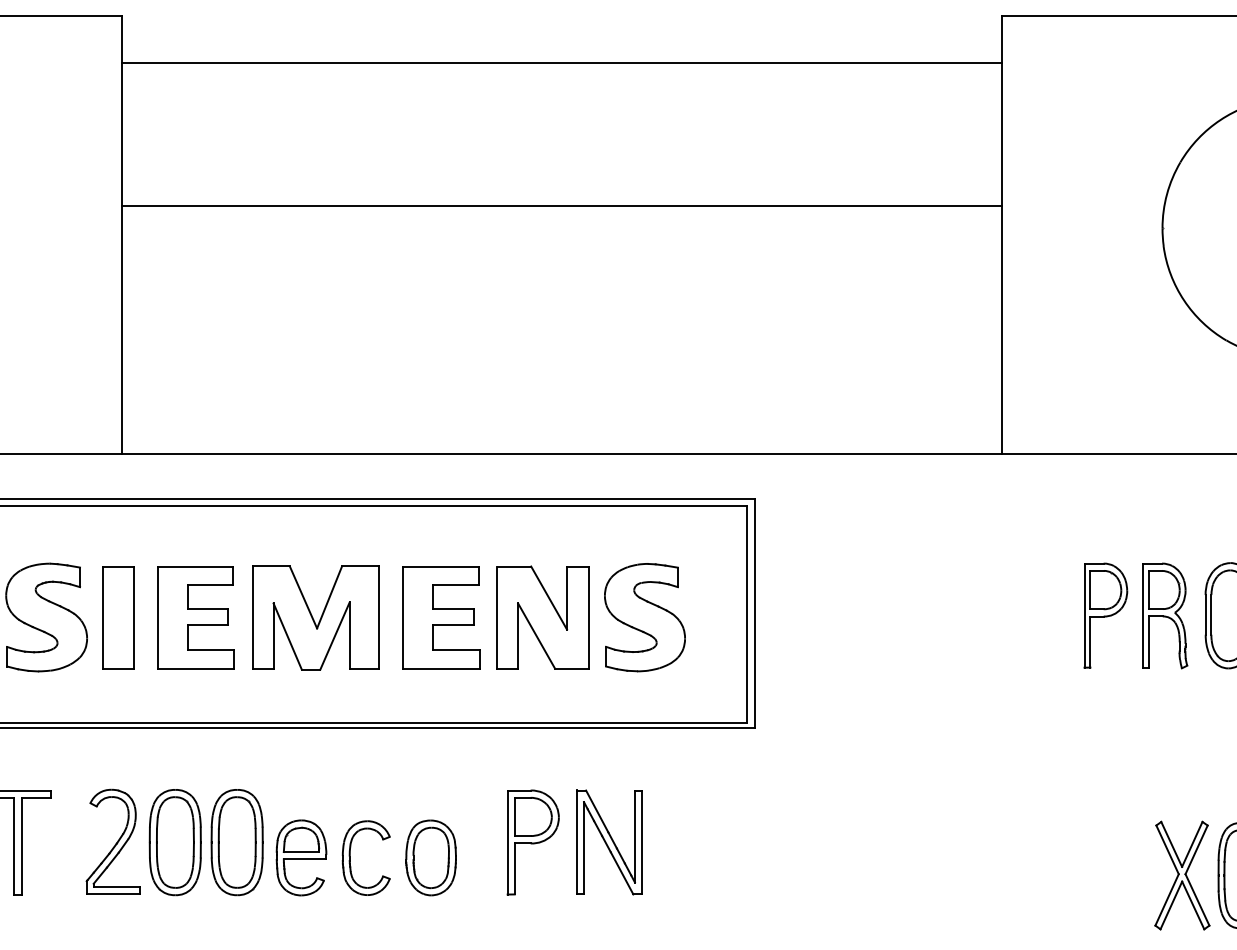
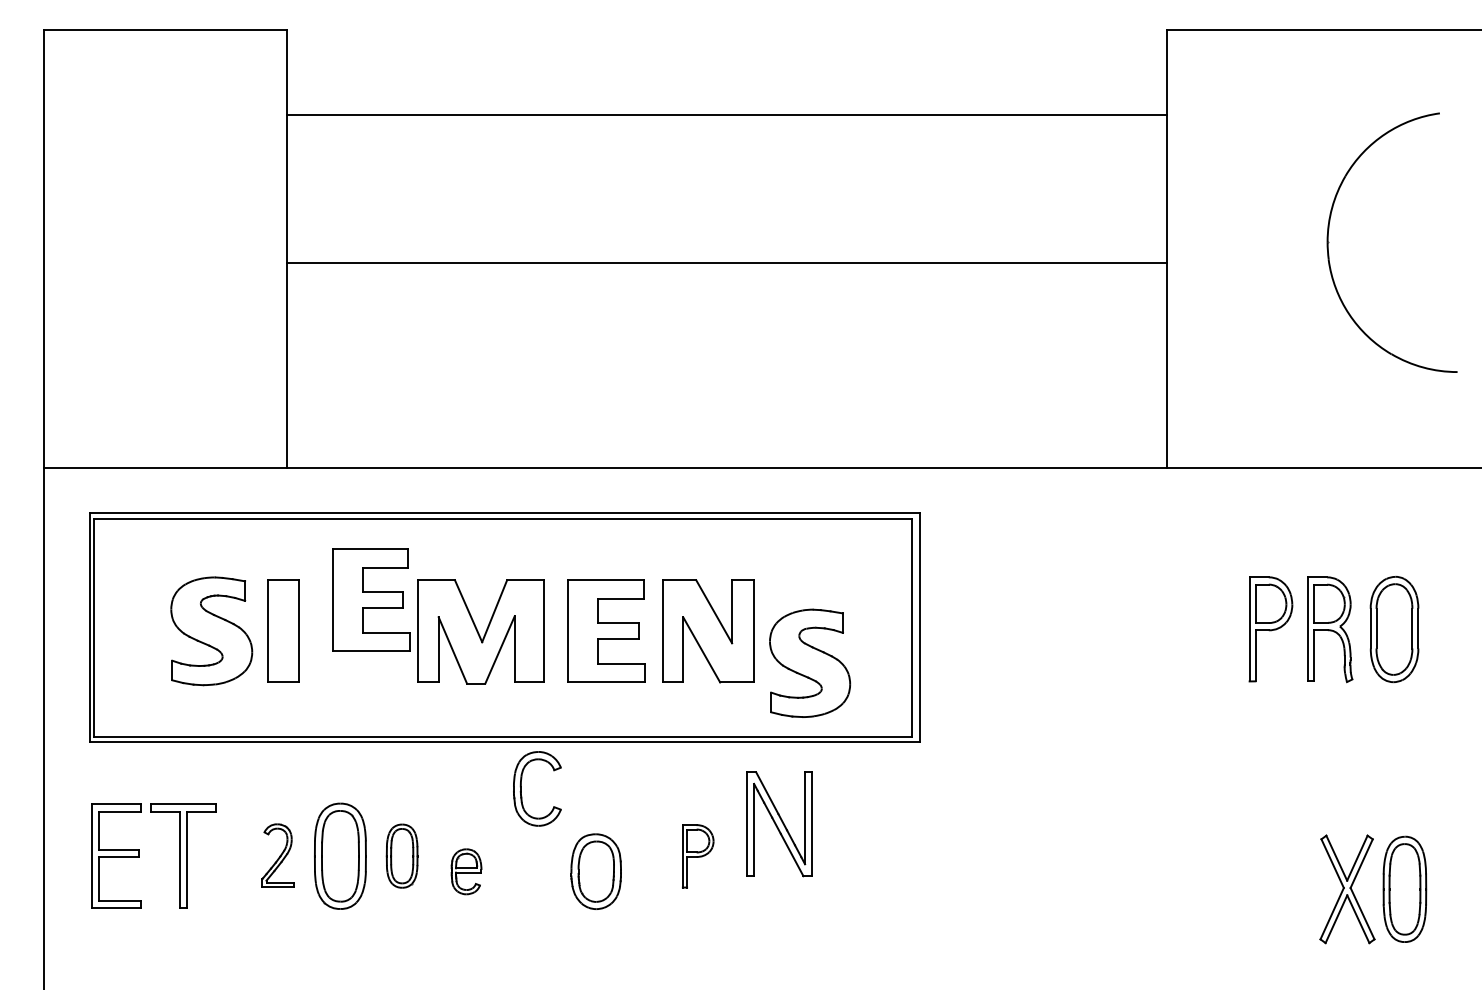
line: (562, 63) -> (727, 115), moved
line: (562, 206) -> (727, 263), moved
part: (196, 616) -> (371, 599), moved
part: (645, 616) -> (810, 662), moved
part: (112, 841) -> (277, 855), size x0.6
part: (236, 841) -> (401, 855), size x0.6
part: (532, 842) -> (697, 856), size x0.6
part: (609, 842) -> (779, 824), moved
part: (301, 857) -> (466, 871), size x0.6
part: (350, 857) -> (521, 788), moved

